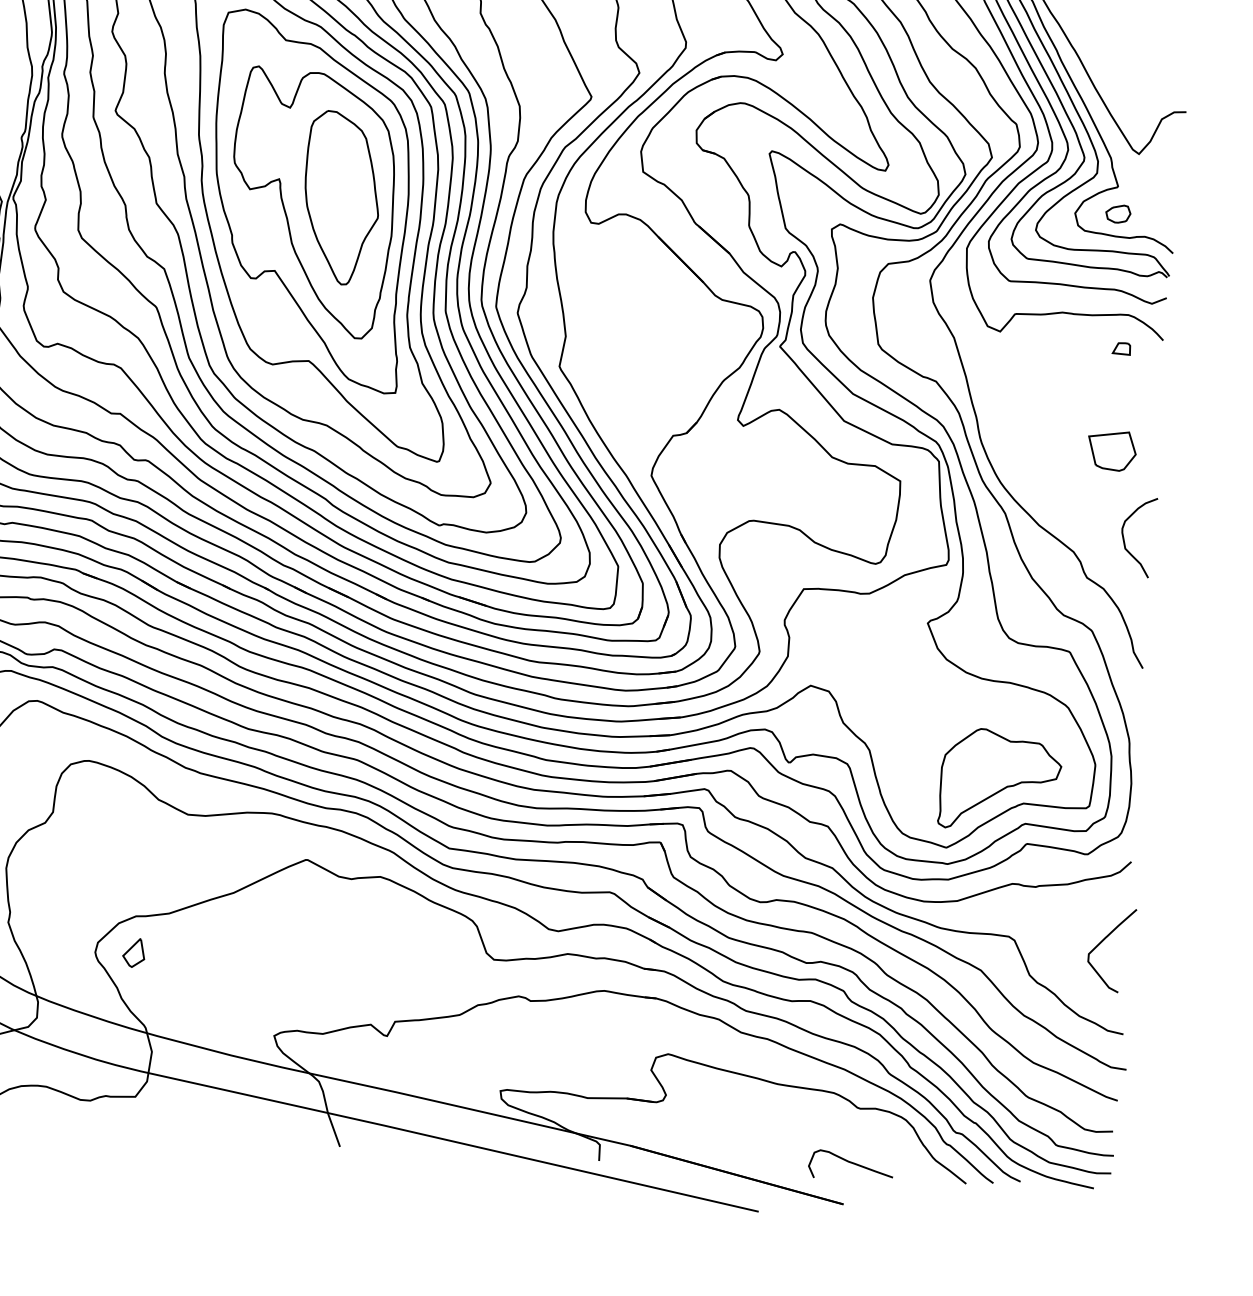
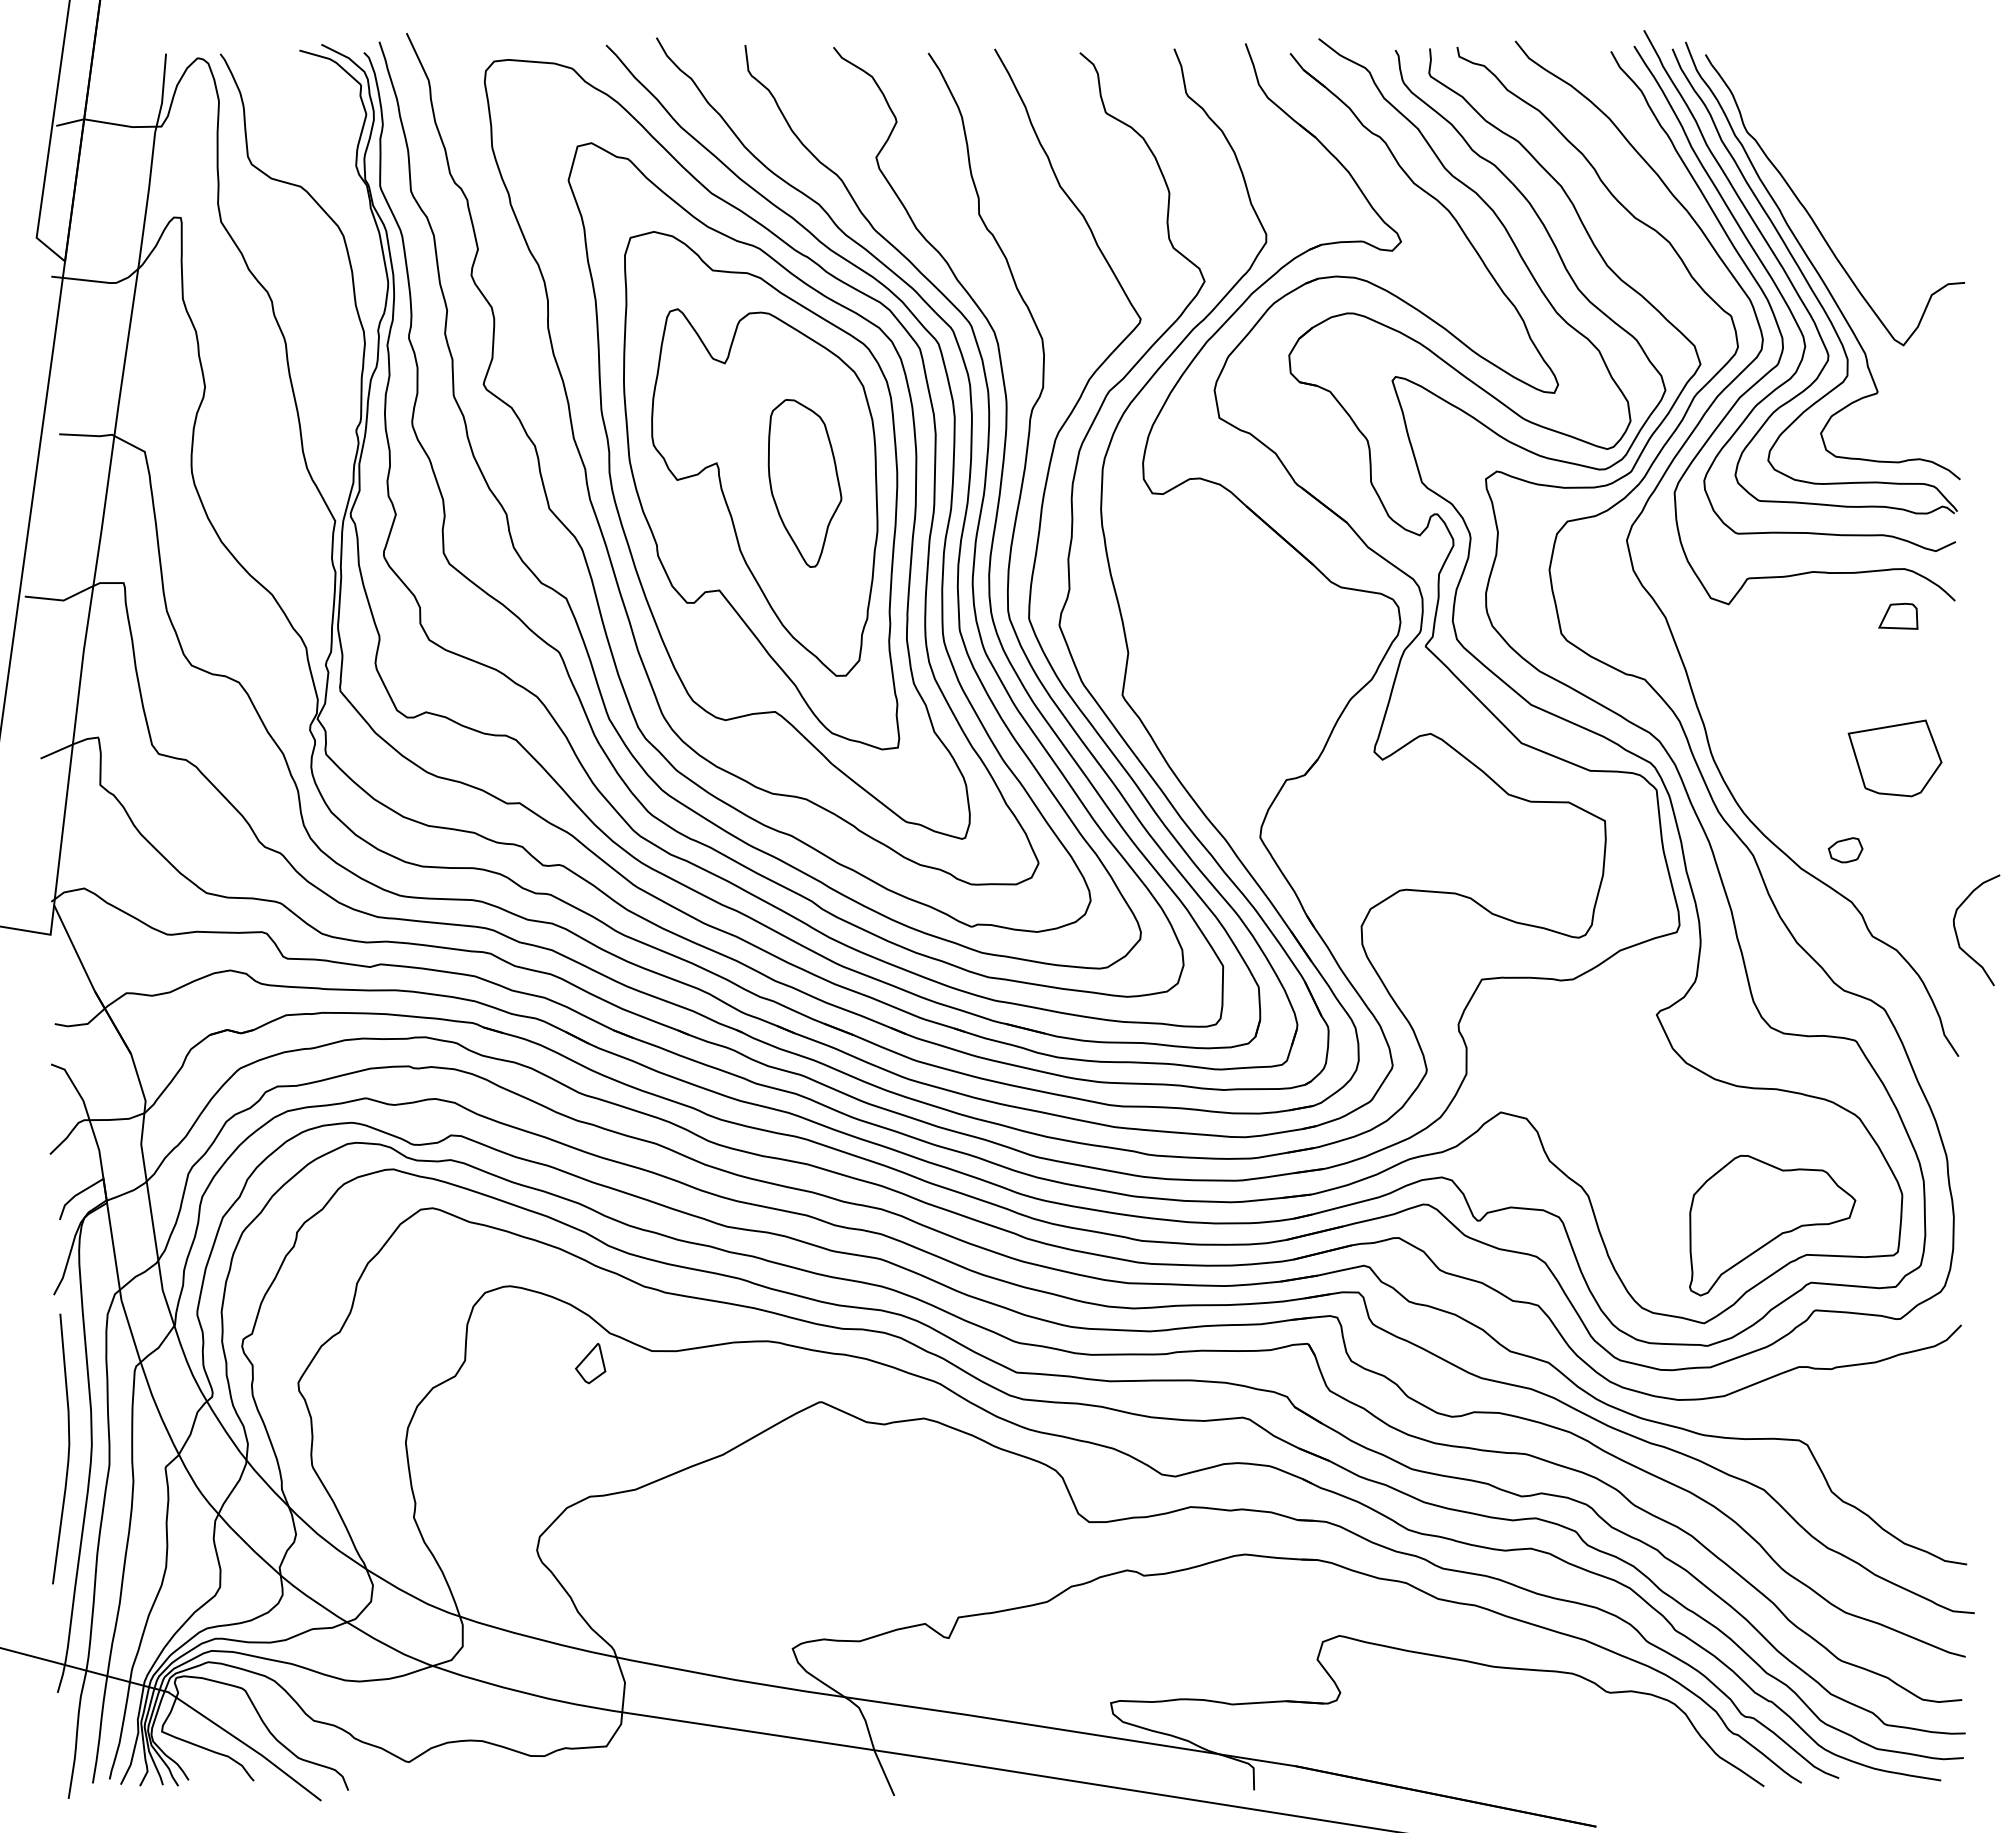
part: (341, 198) -> (804, 483), size x0.7
part: (1118, 214) -> (1845, 850), moved
part: (1121, 348) -> (1898, 615), size x1.6
part: (1111, 450) -> (1894, 758), size x1.4
curve: (1124, 541) -> (1958, 937), moved
curve: (1103, 941) -> (1930, 1437), removed
part: (133, 952) -> (590, 1363), moved
curve: (851, 1163) -> (1603, 1769), removed

